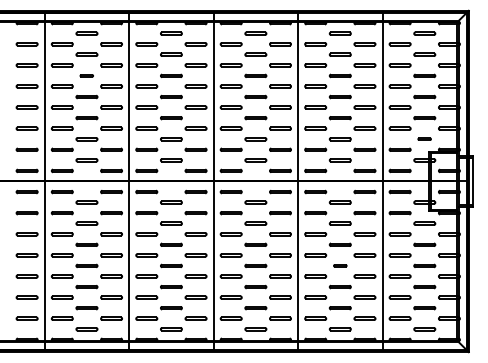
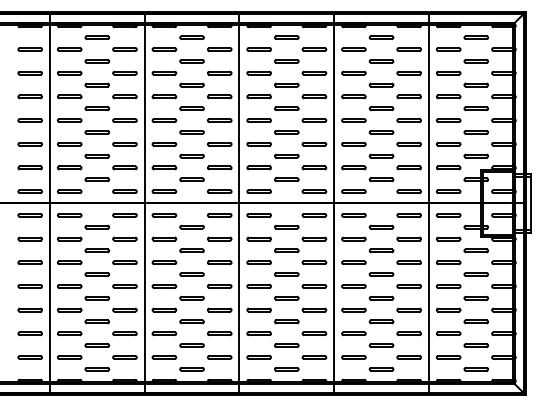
part: (86, 75) -> (96, 84), size x1.67
part: (424, 138) -> (475, 155), size x1.67
part: (340, 265) -> (381, 297), size x1.67

